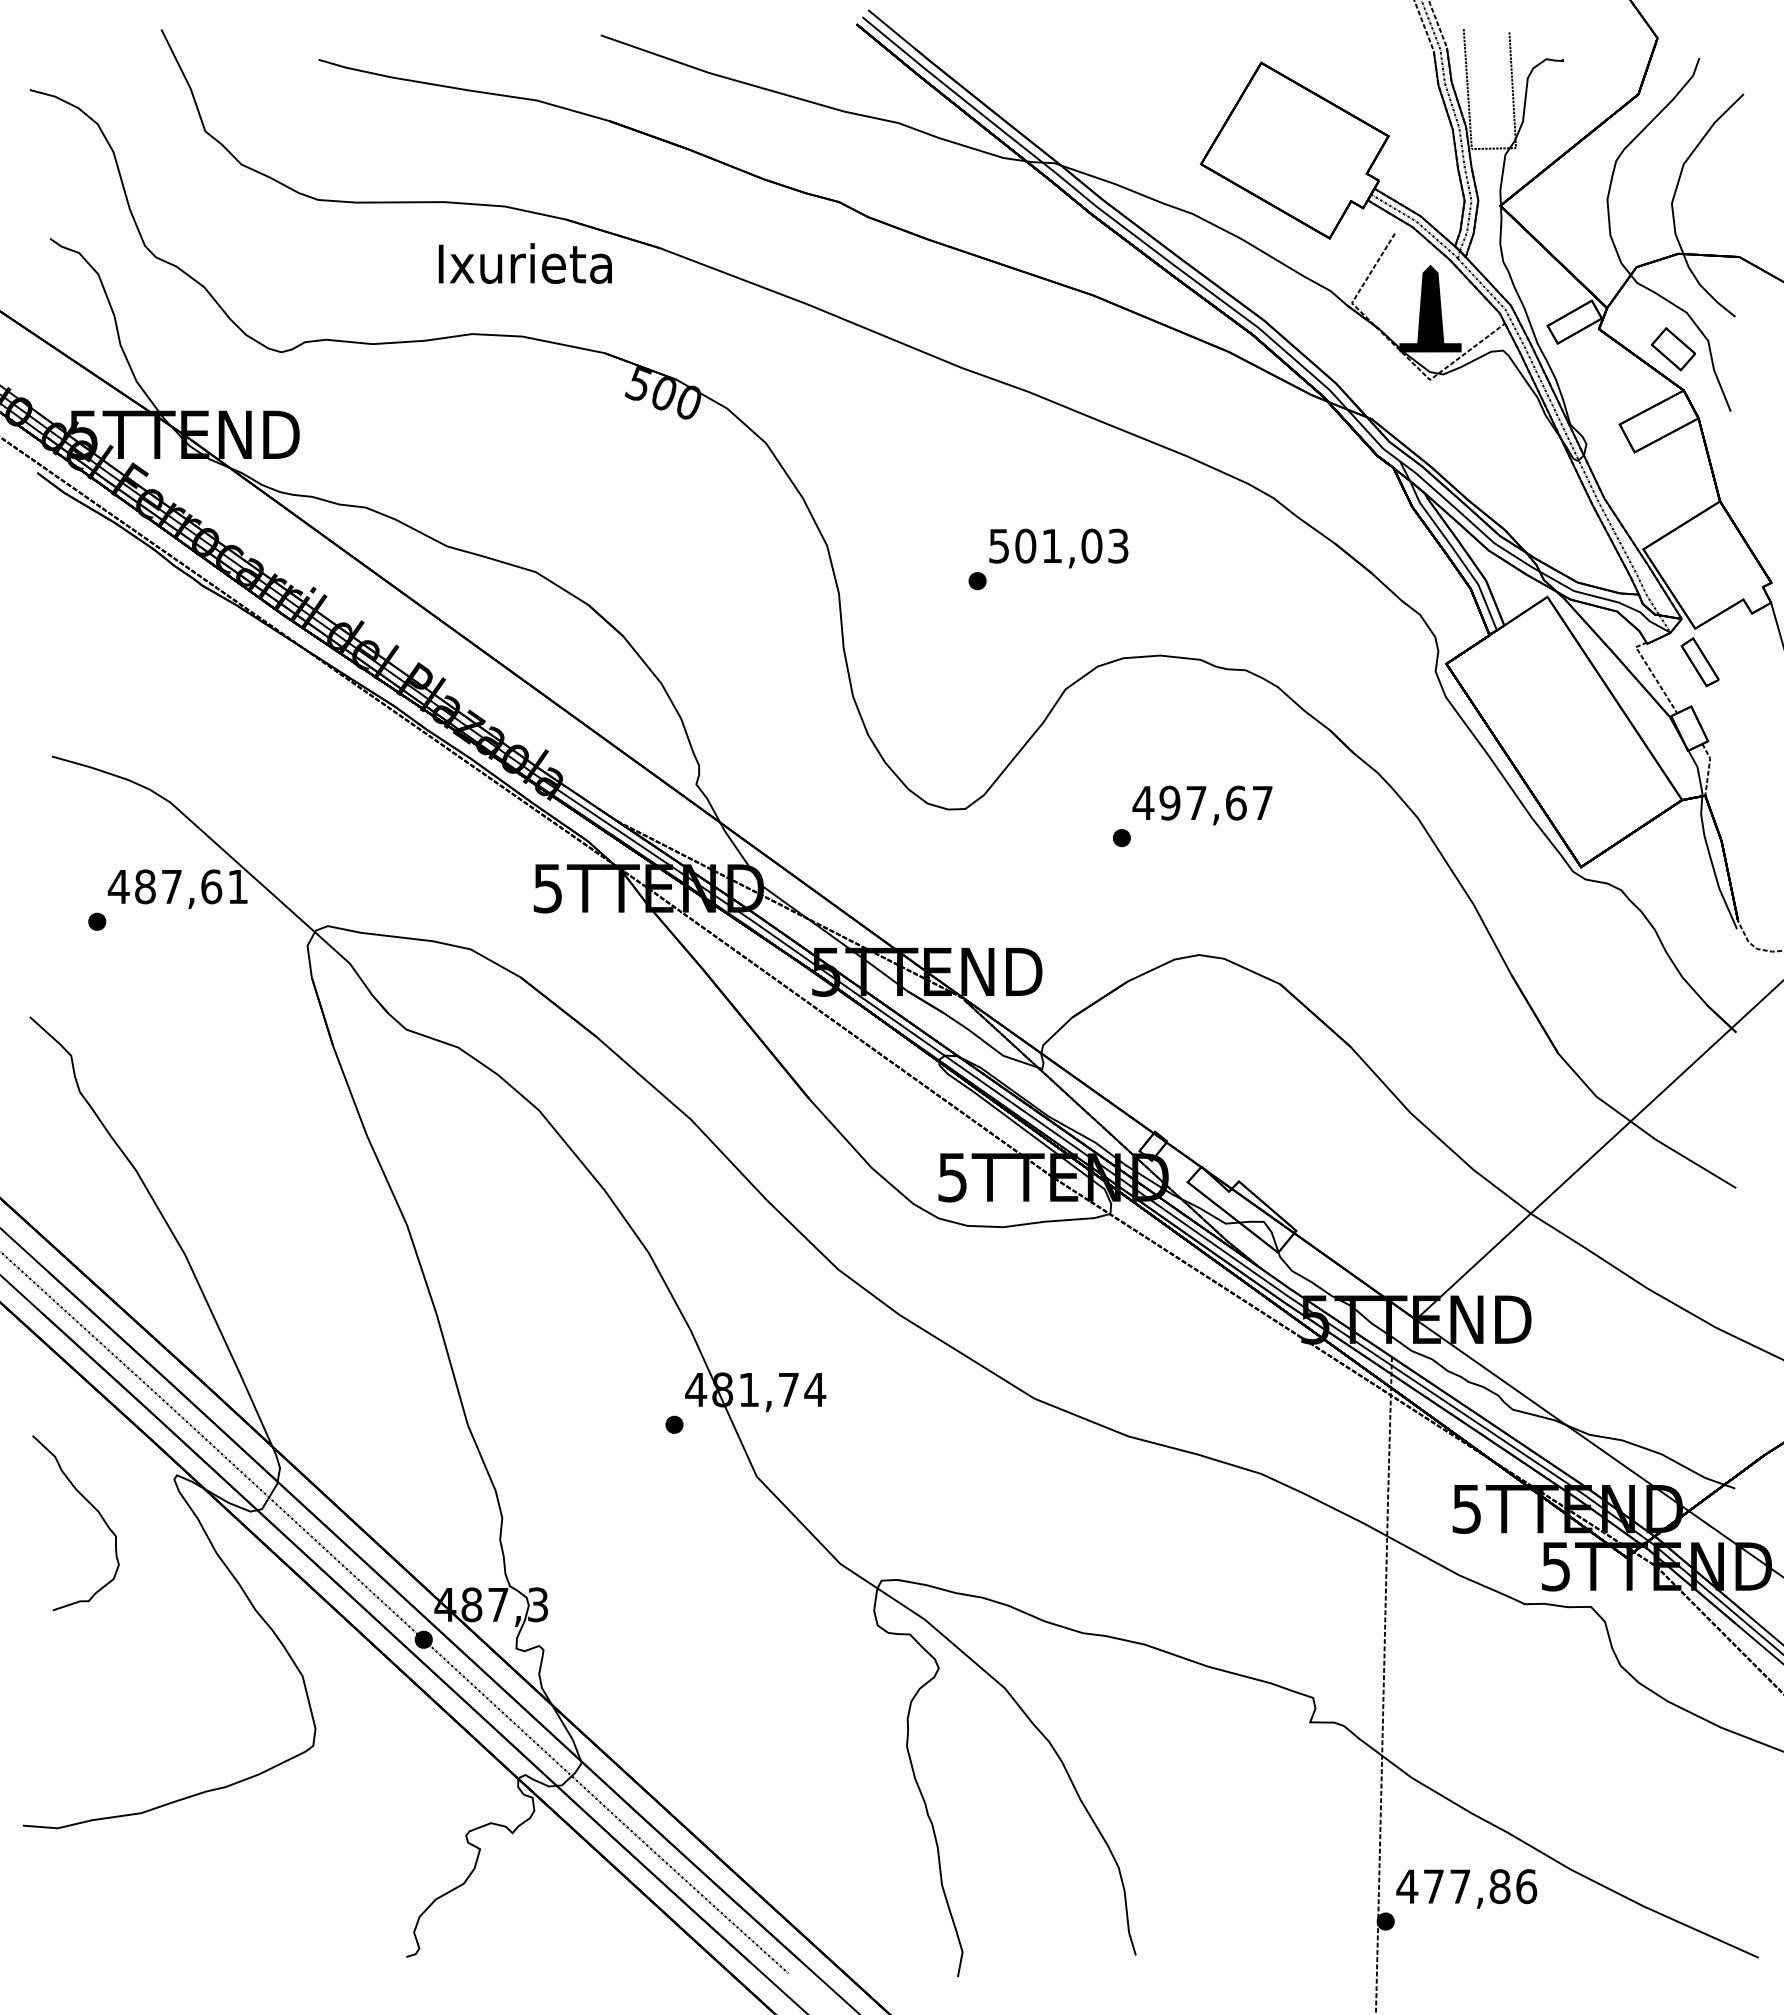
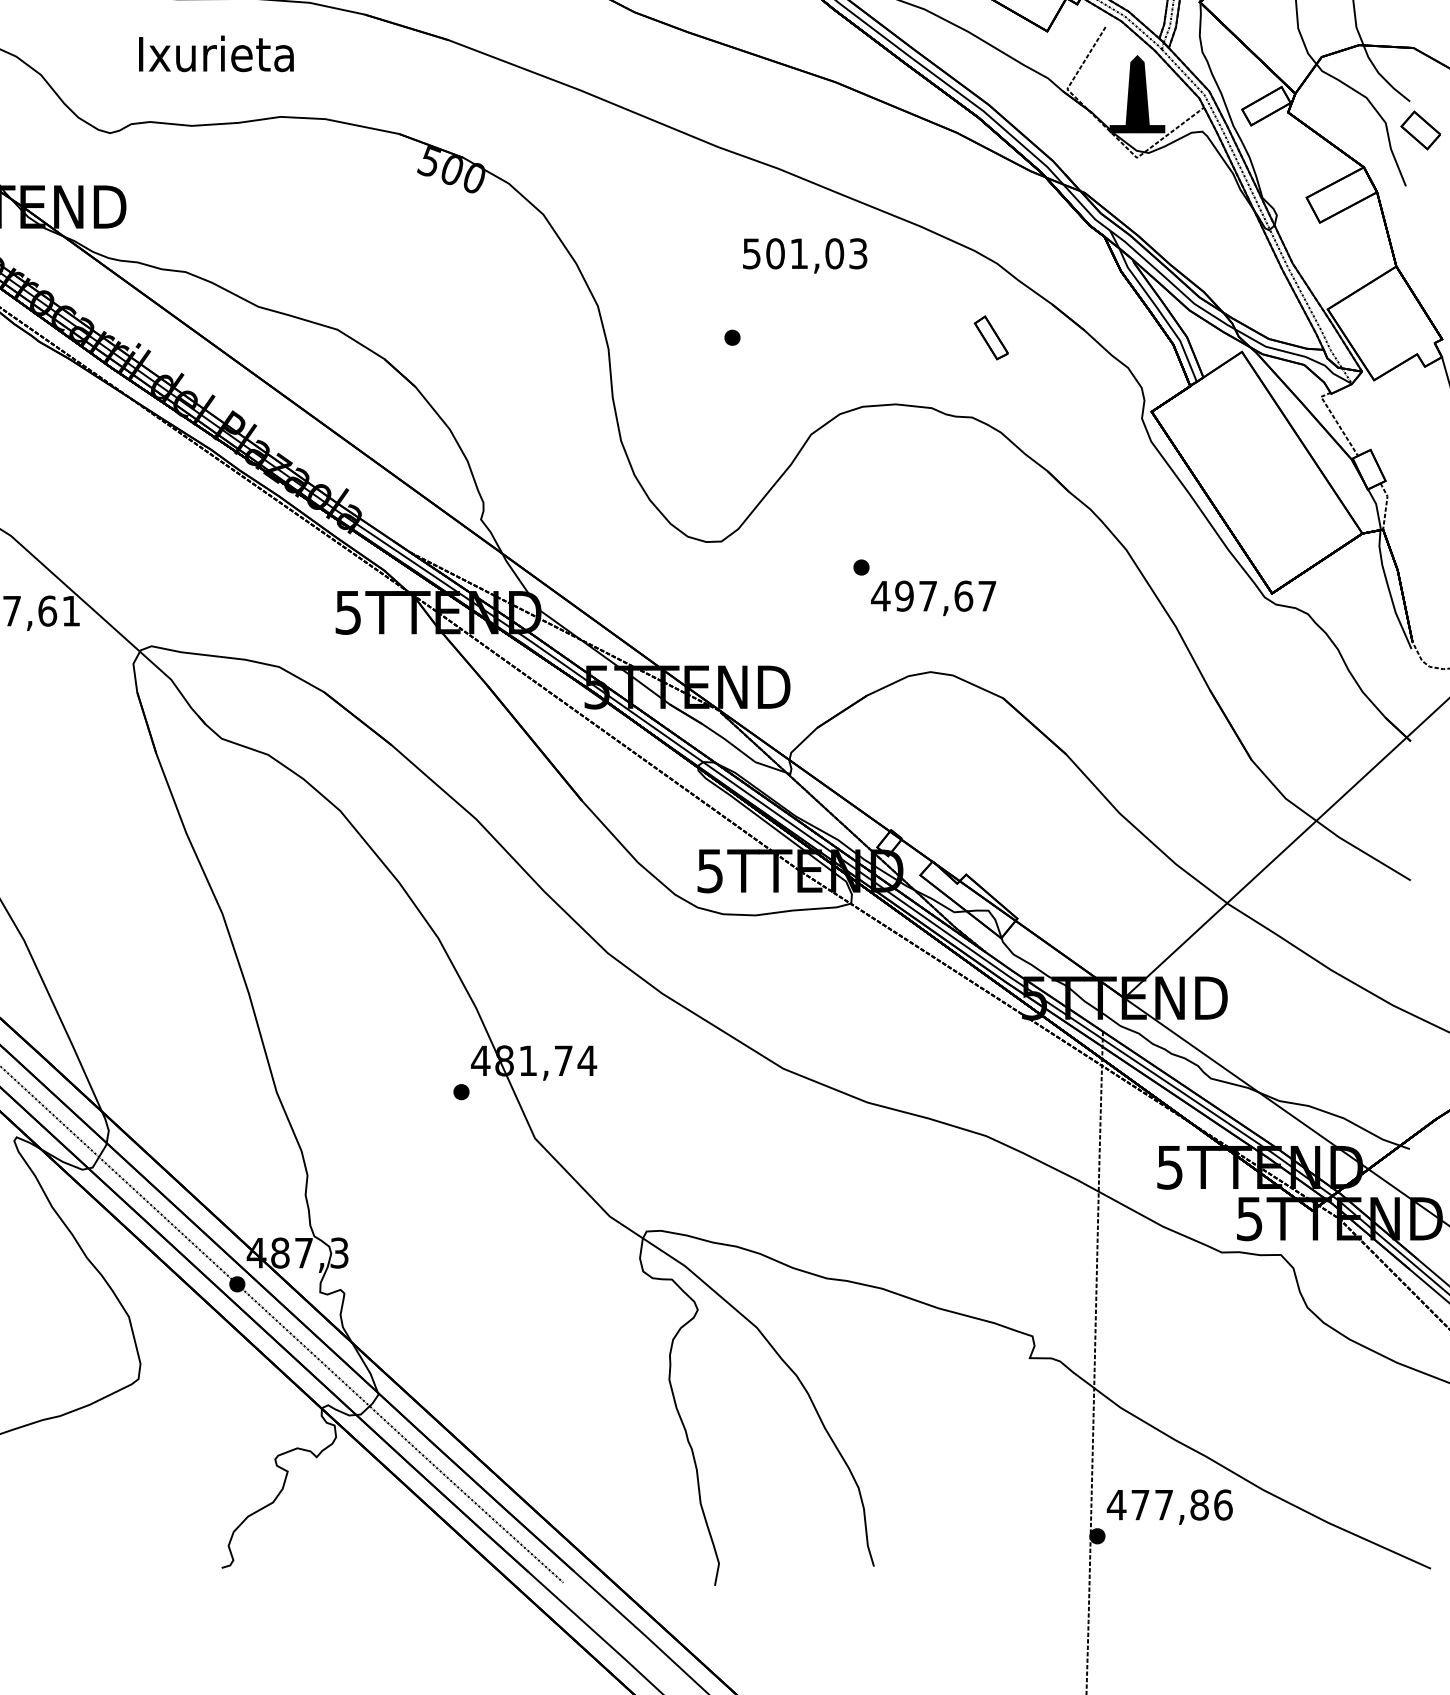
text: (524, 263) -> (215, 53), moved
part: (1672, 349) -> (1419, 130), moved
text: (1058, 548) -> (804, 255), moved
part: (1699, 662) -> (990, 338), moved
text: (1202, 805) -> (933, 598), moved

